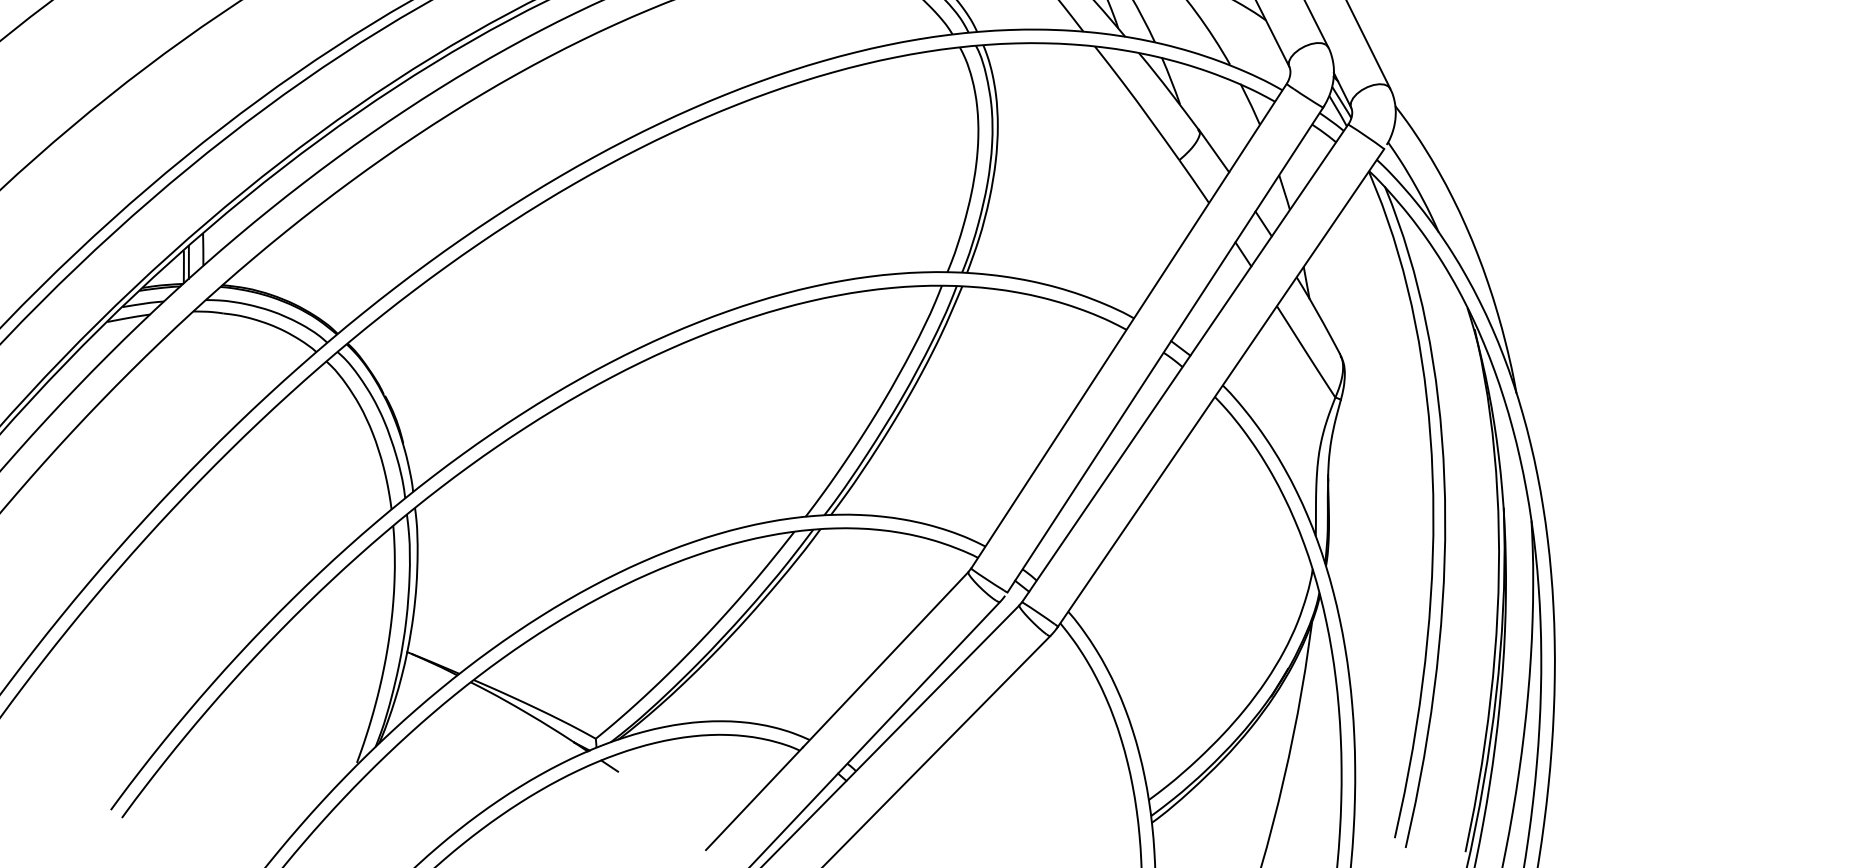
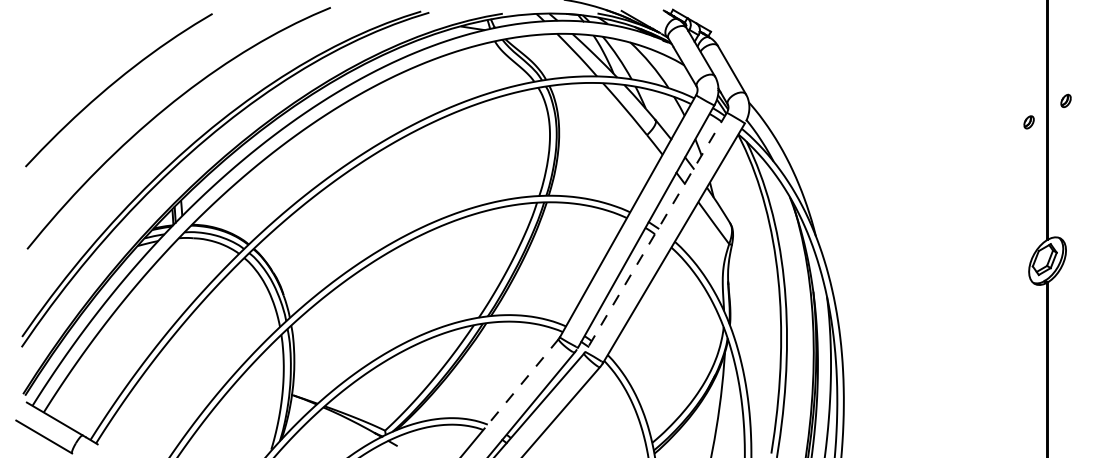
line: (1185, 363) -> (656, 232), solid -> dashed
line: (885, 659) -> (521, 383), solid -> dashed

